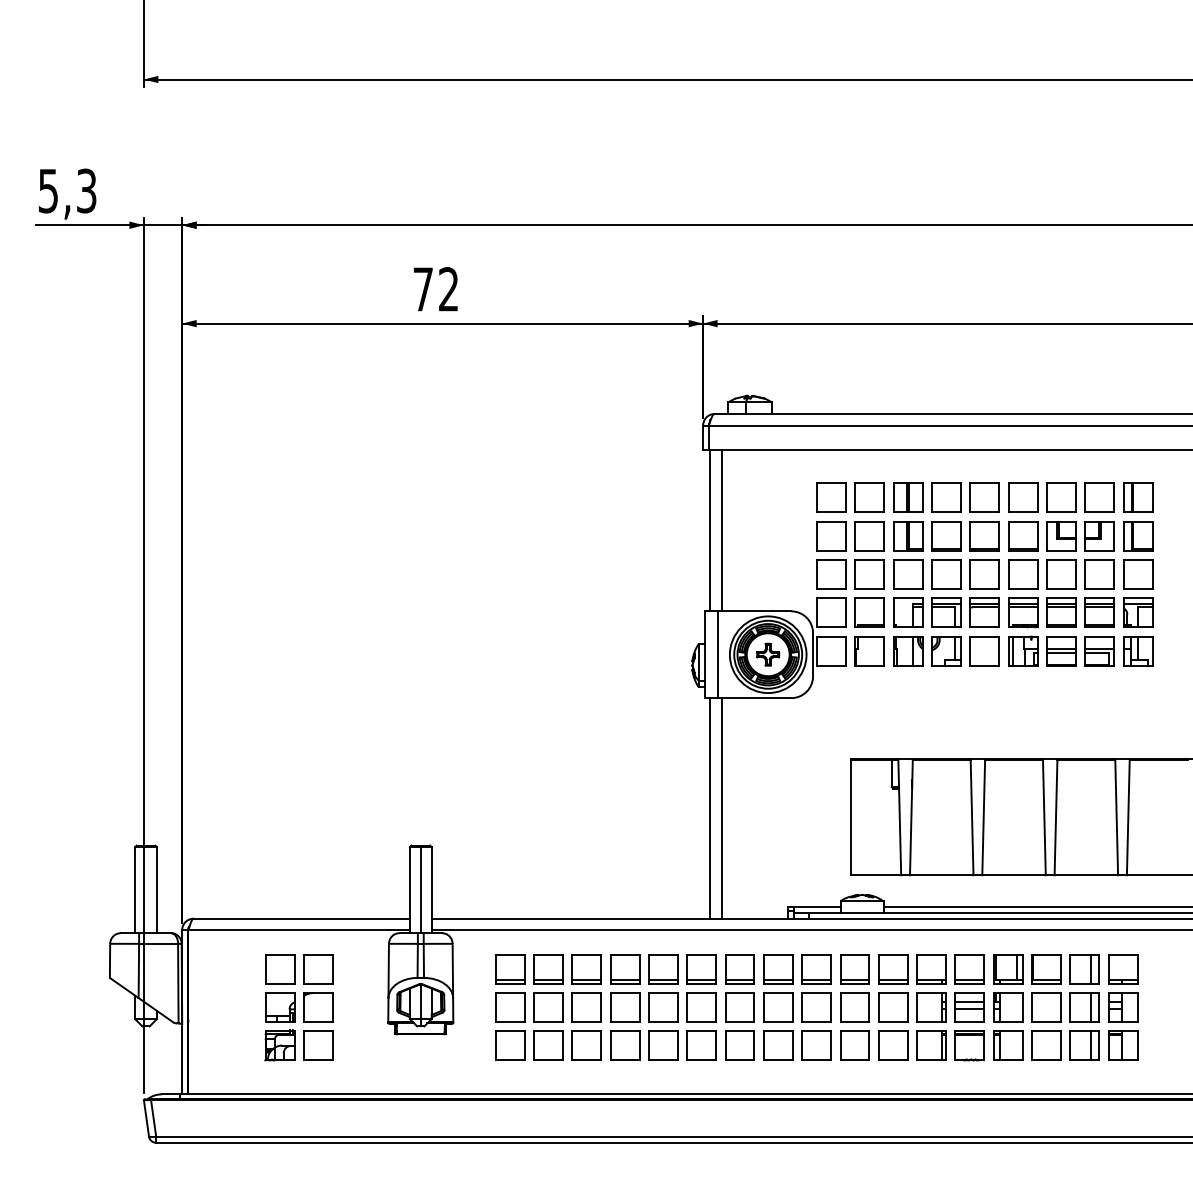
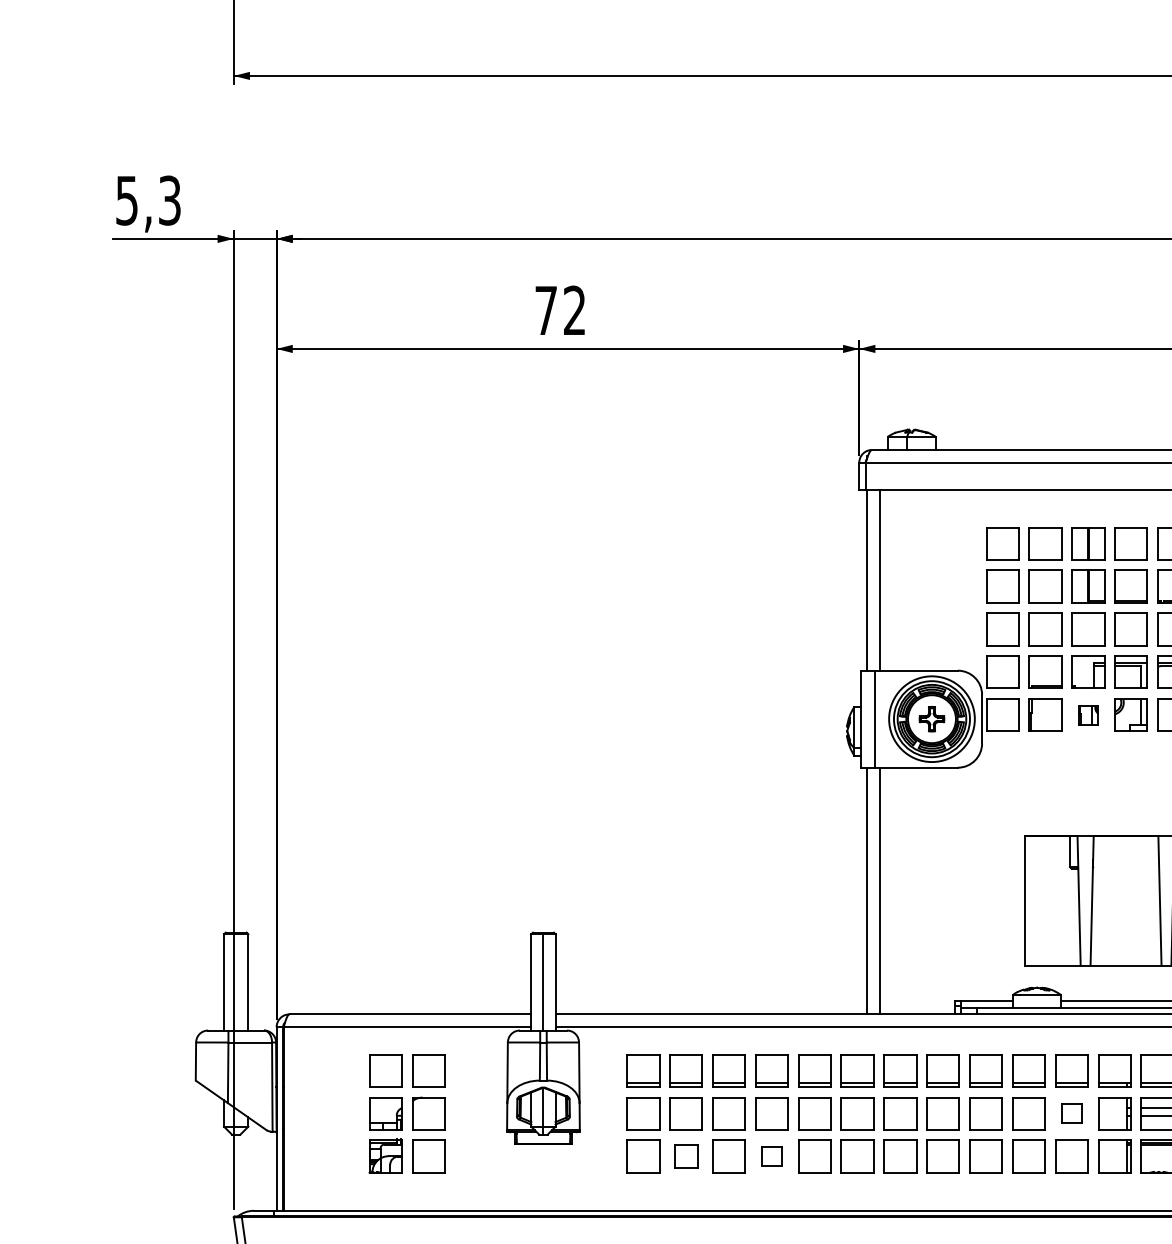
part: (908, 651) -> (1088, 715), size x0.6
part: (893, 1007) -> (1072, 1113), size x0.6
part: (548, 1045) -> (686, 1156), size x0.7
part: (625, 1045) -> (772, 1156), size x0.6

